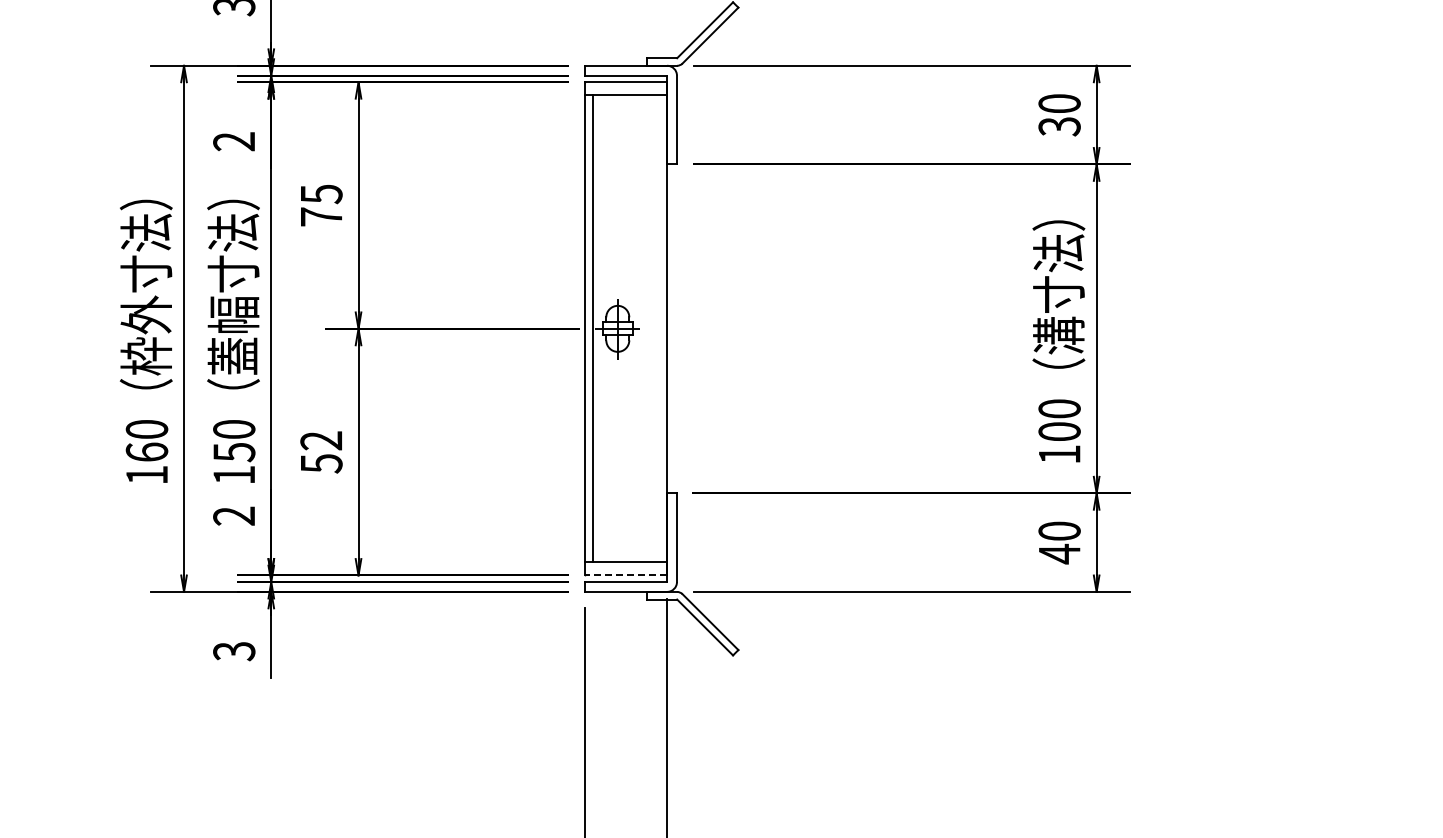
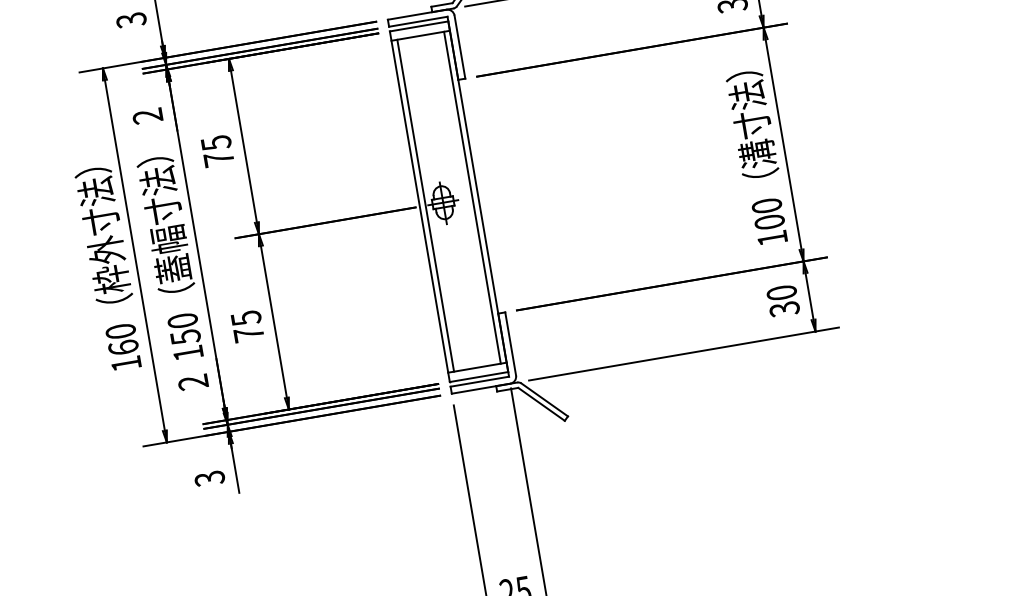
line: (658, 328) -> (472, 197), added
text: (321, 452) -> (247, 326), 52 -> 75
text: (1059, 553) -> (784, 308), 40 -> 30
line: (625, 575) -> (478, 377), dashed -> solid

